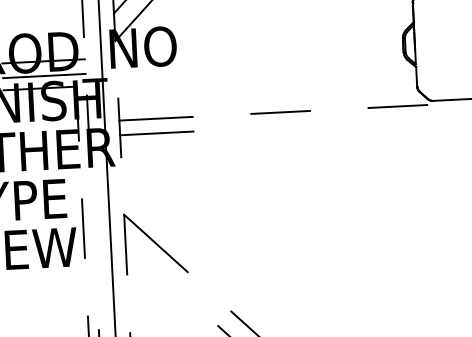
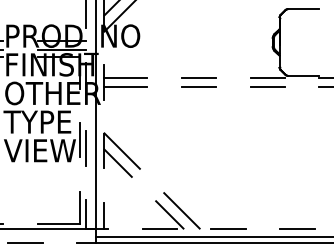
line: (398, 120) -> (267, 86), added
line: (280, 126) -> (198, 86), added
line: (94, 242) -> (86, 148), added
line: (148, 263) -> (117, 162), added

